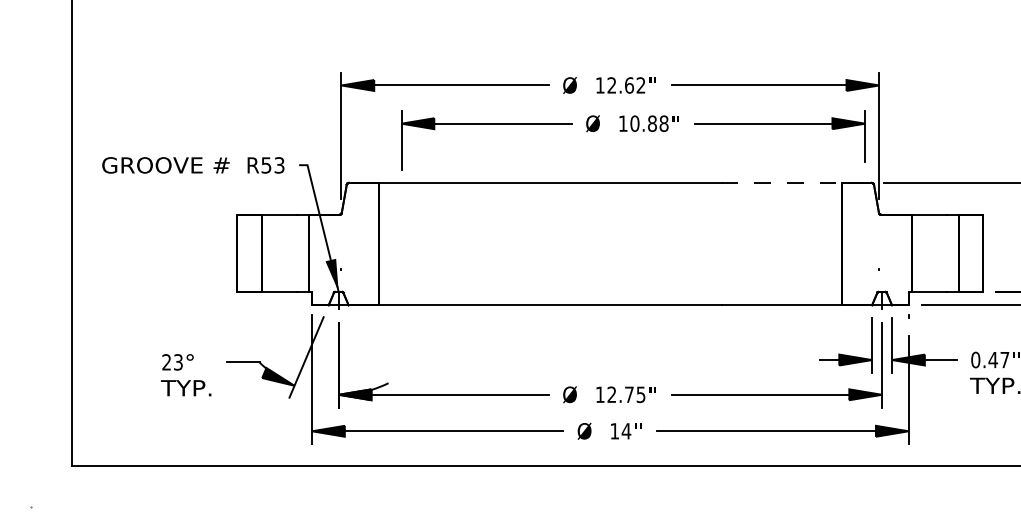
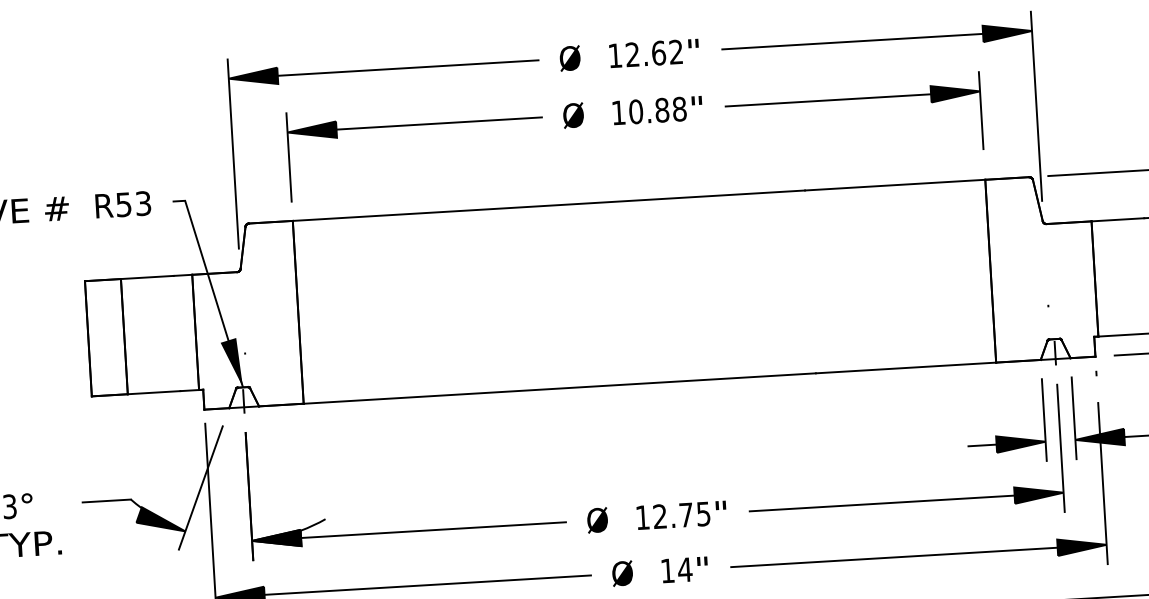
part: (633, 131) -> (634, 123), moved
line: (782, 182) -> (896, 184), dashed -> solid

